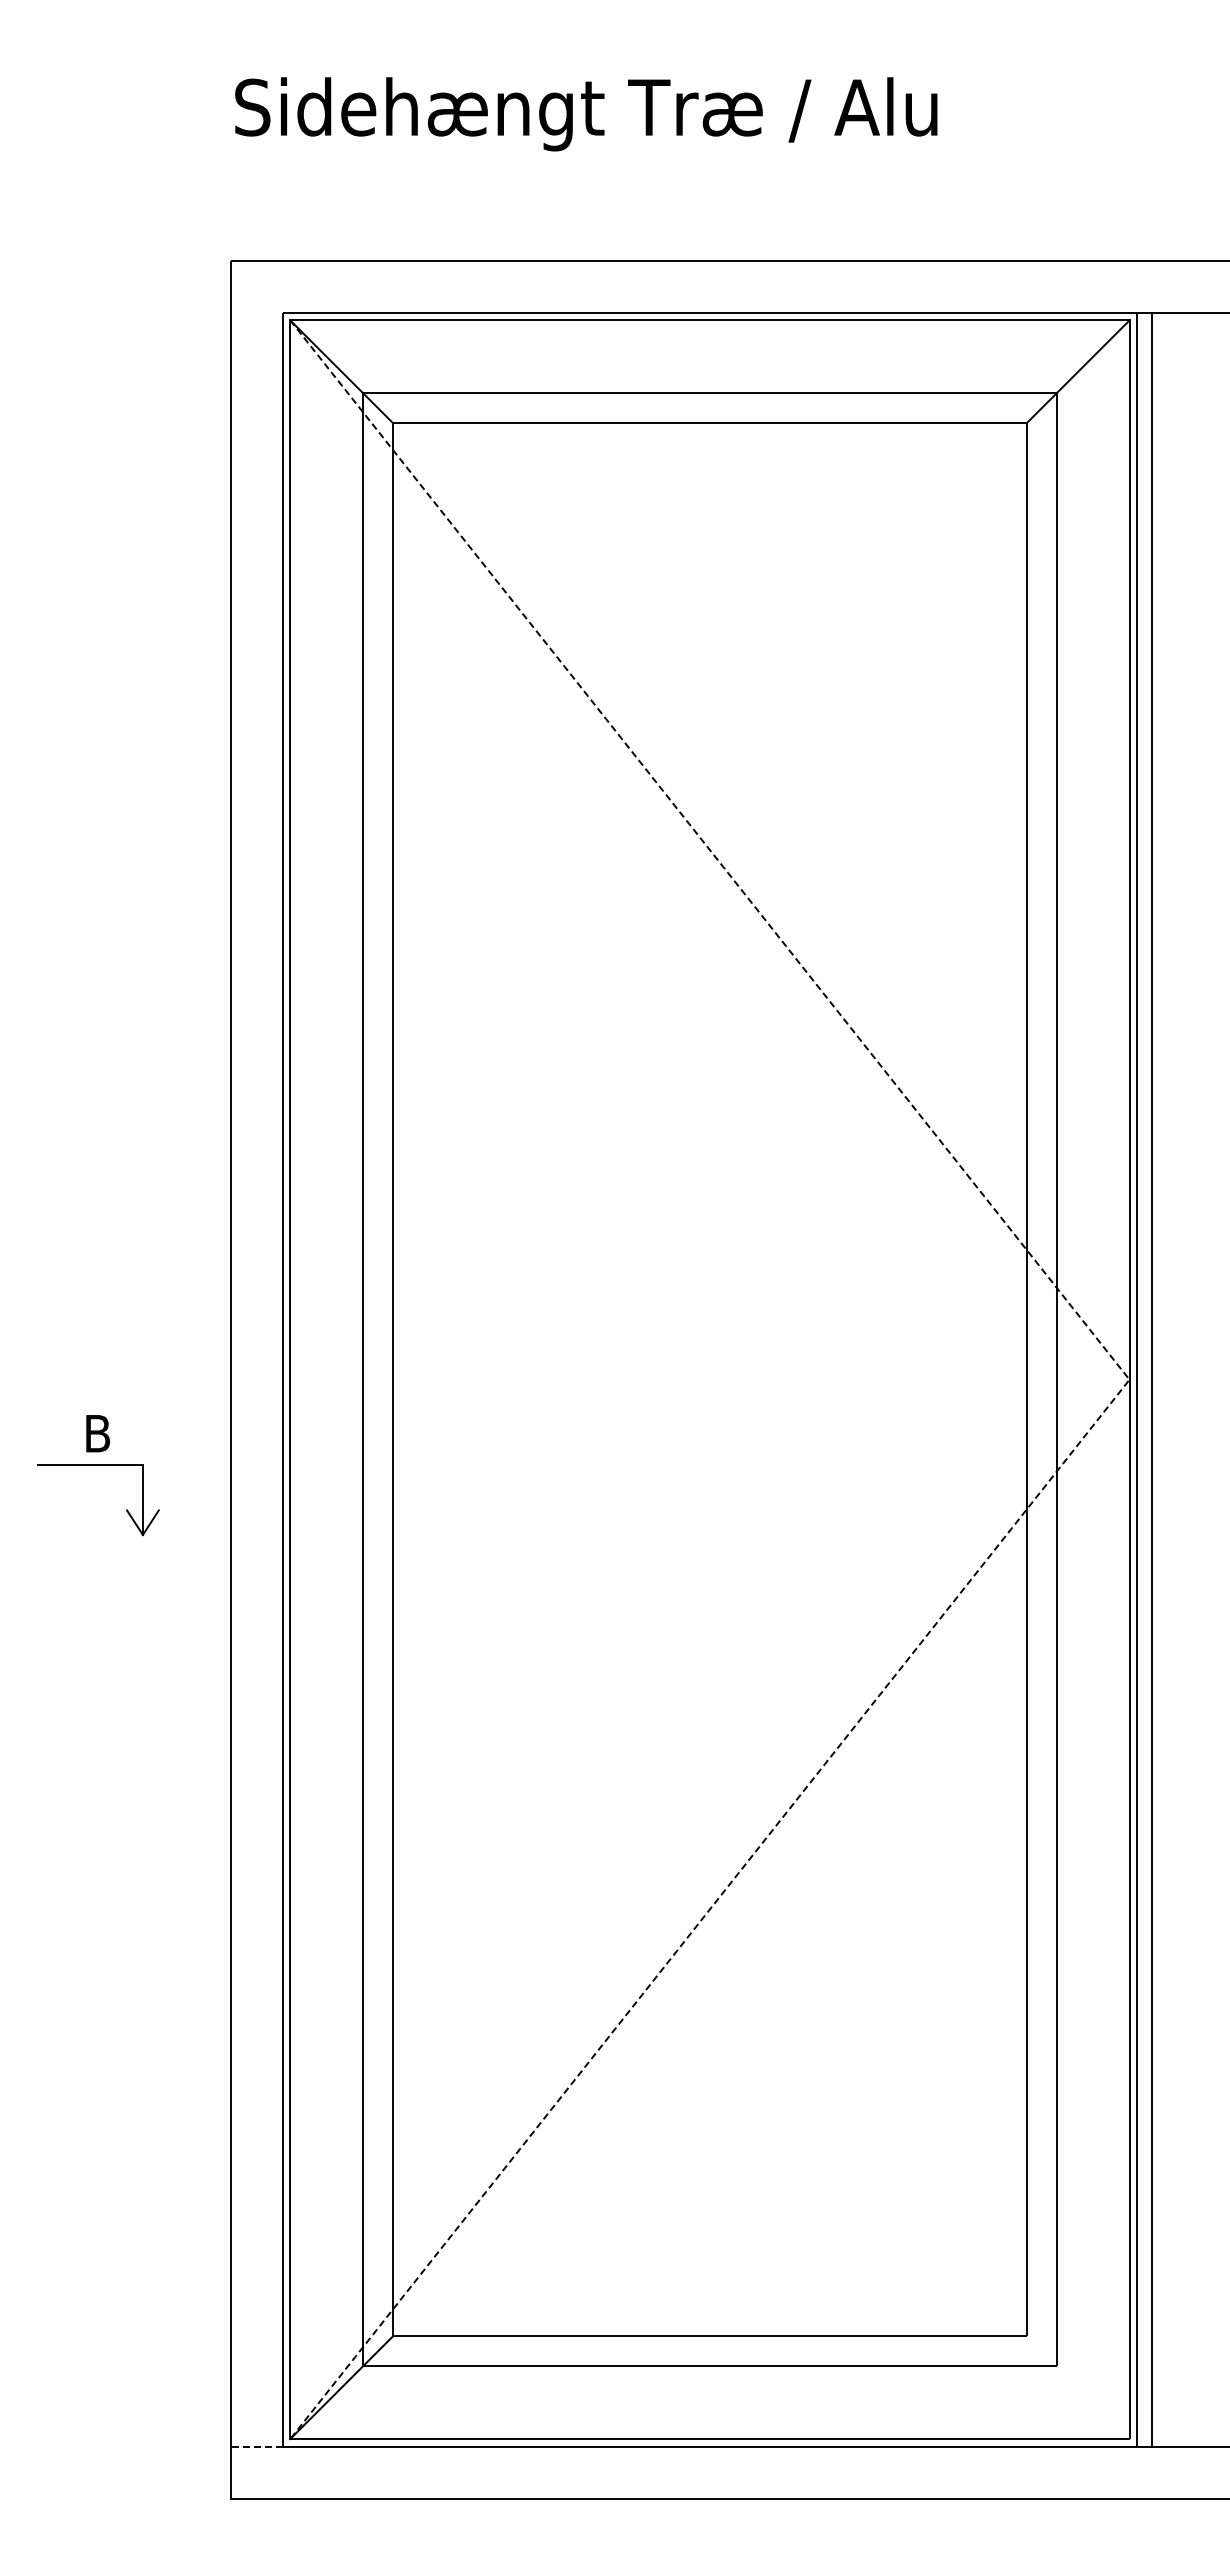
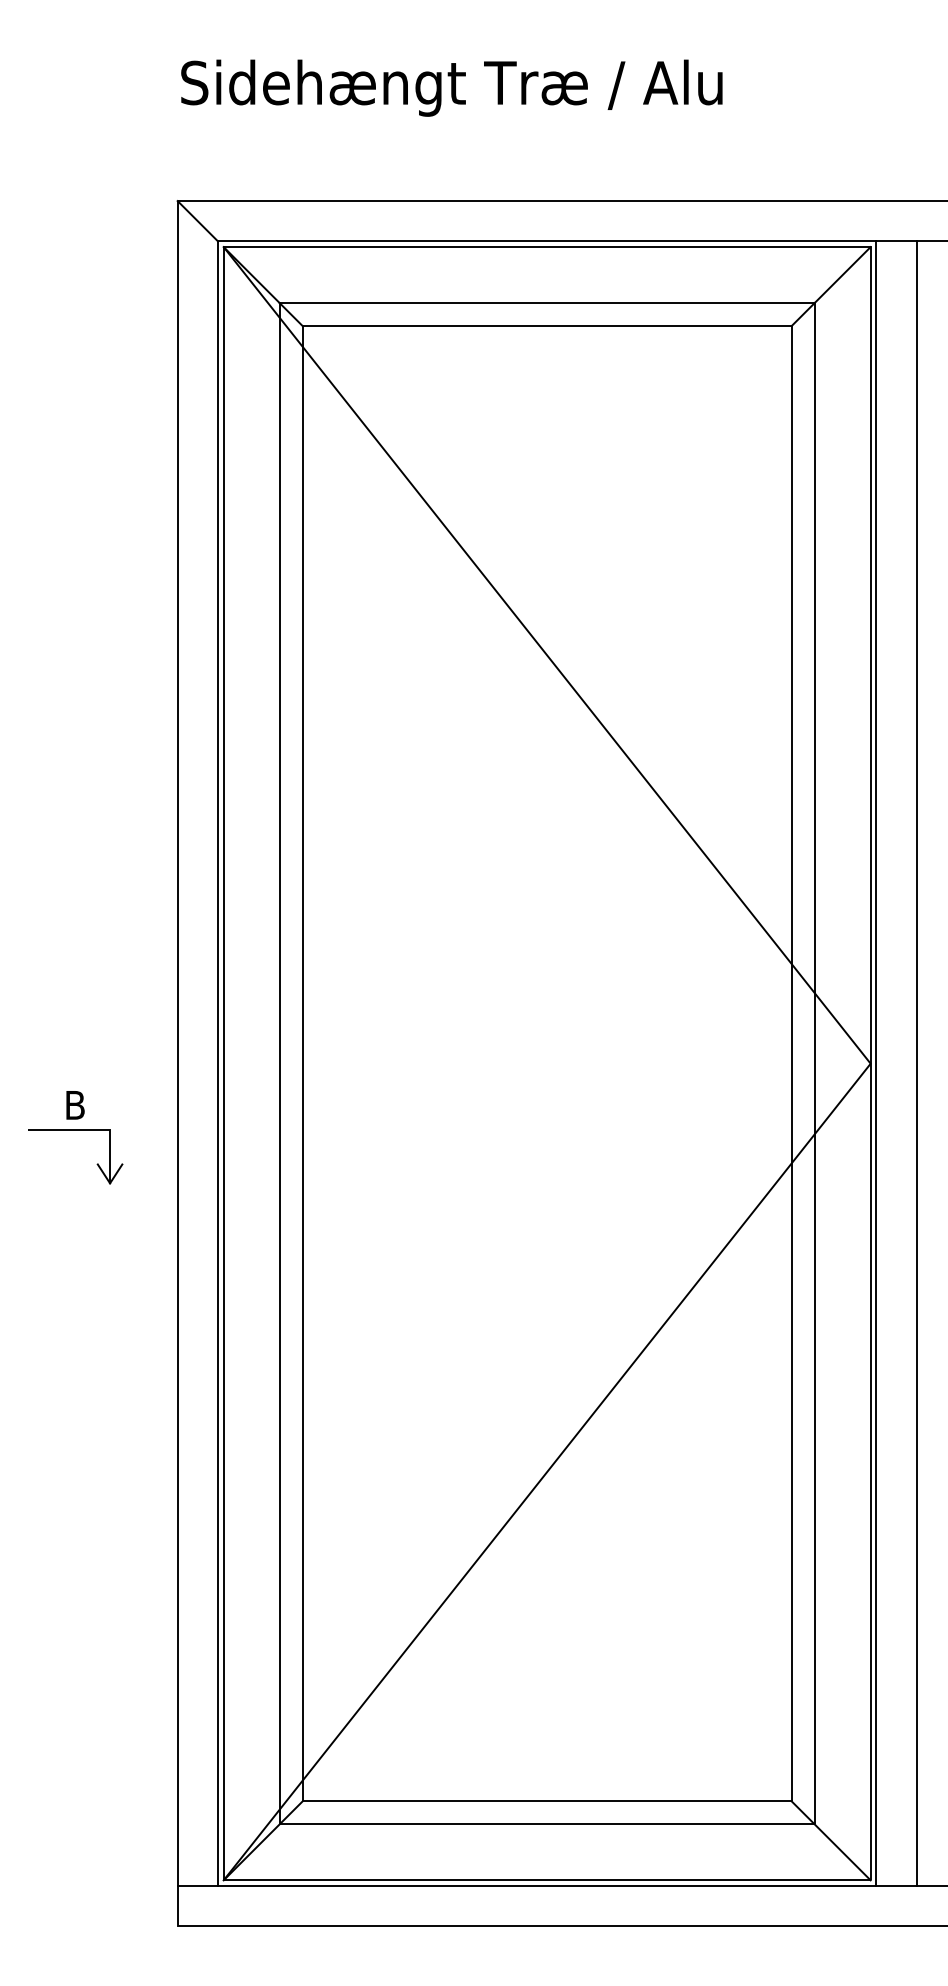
line: (256, 286) -> (197, 220), added
line: (1129, 1379) -> (870, 1063), dashed -> solid
line: (1152, 1379) -> (916, 1063), moved
line: (1077, 2387) -> (830, 1840), added
line: (256, 2446) -> (197, 1886), dashed -> solid

